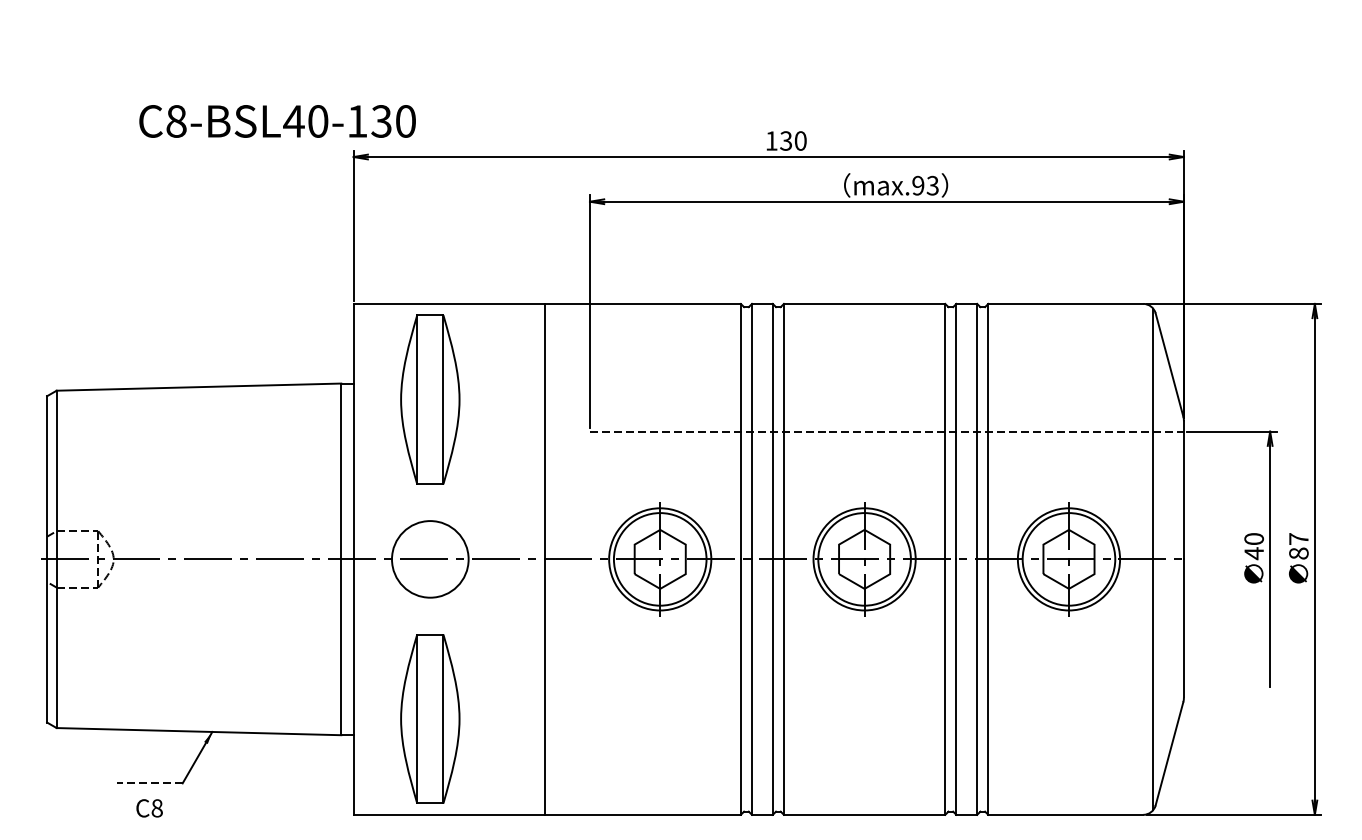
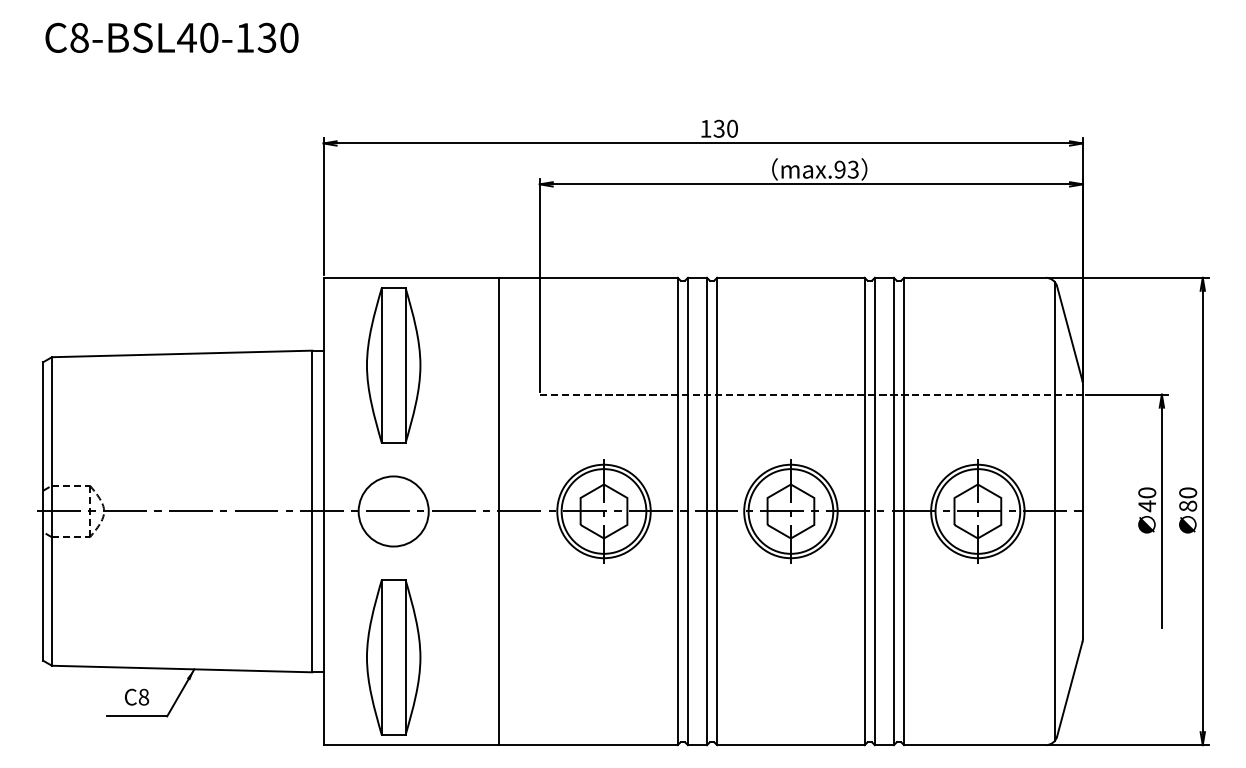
text: (277, 120) -> (171, 37), moved
text: (1299, 538) -> (1188, 492), 87 -> 80
line: (150, 783) -> (137, 716), dashed -> solid
text: (150, 807) -> (137, 696), moved

